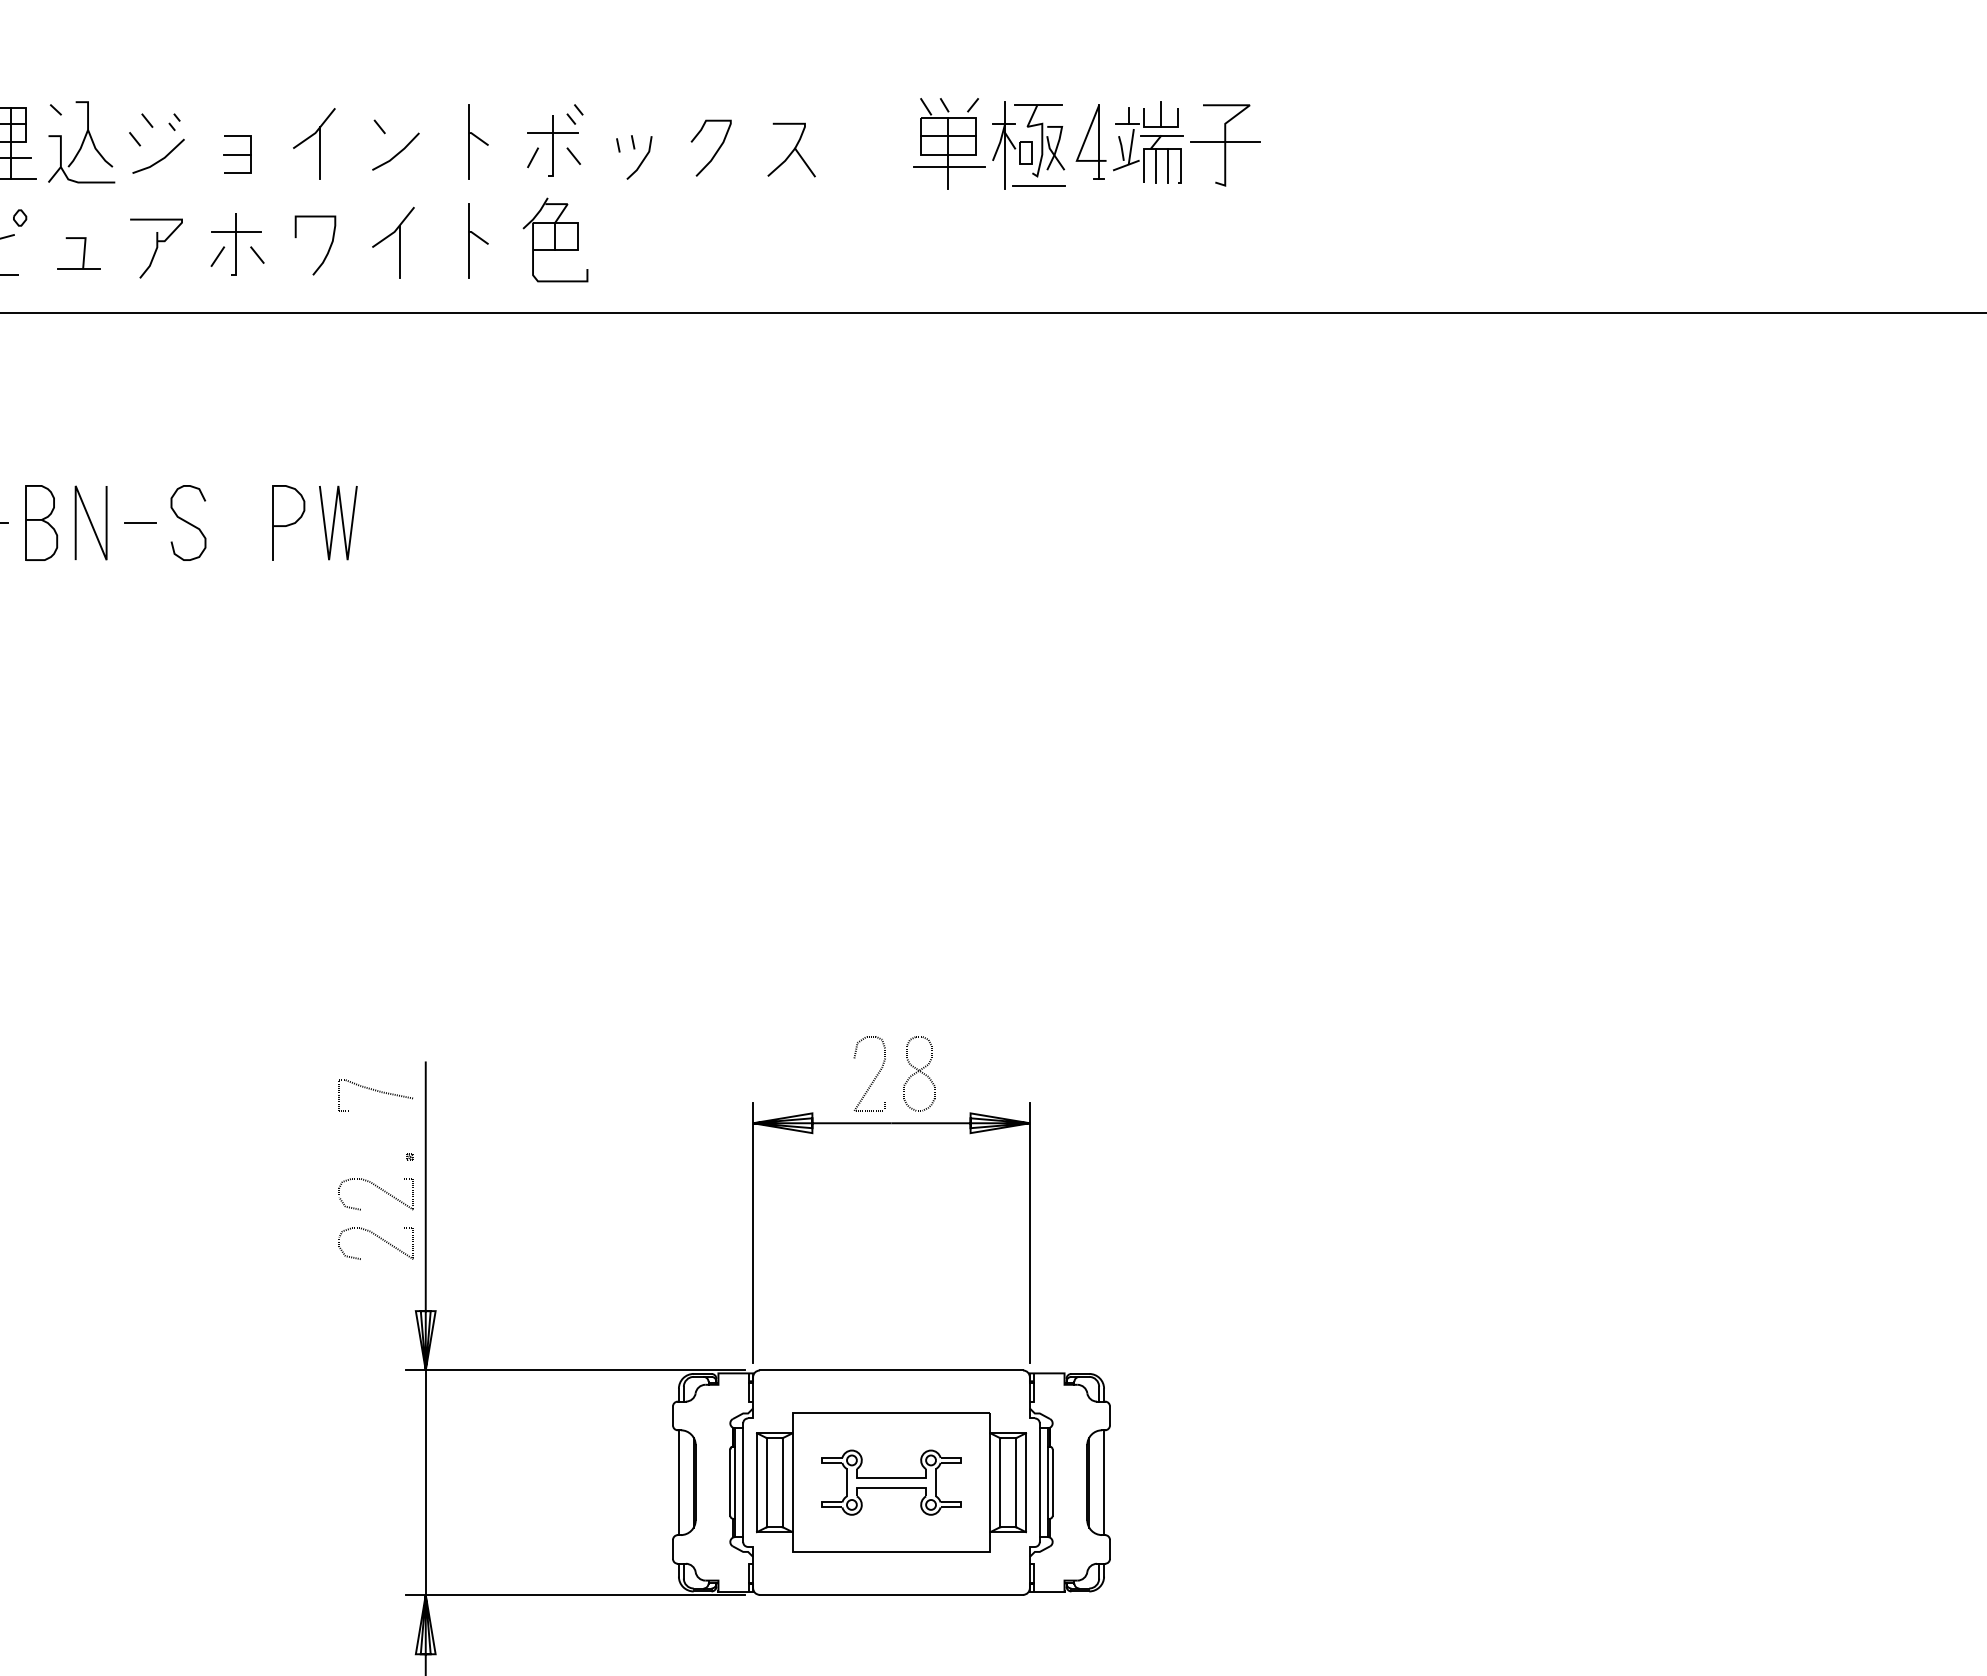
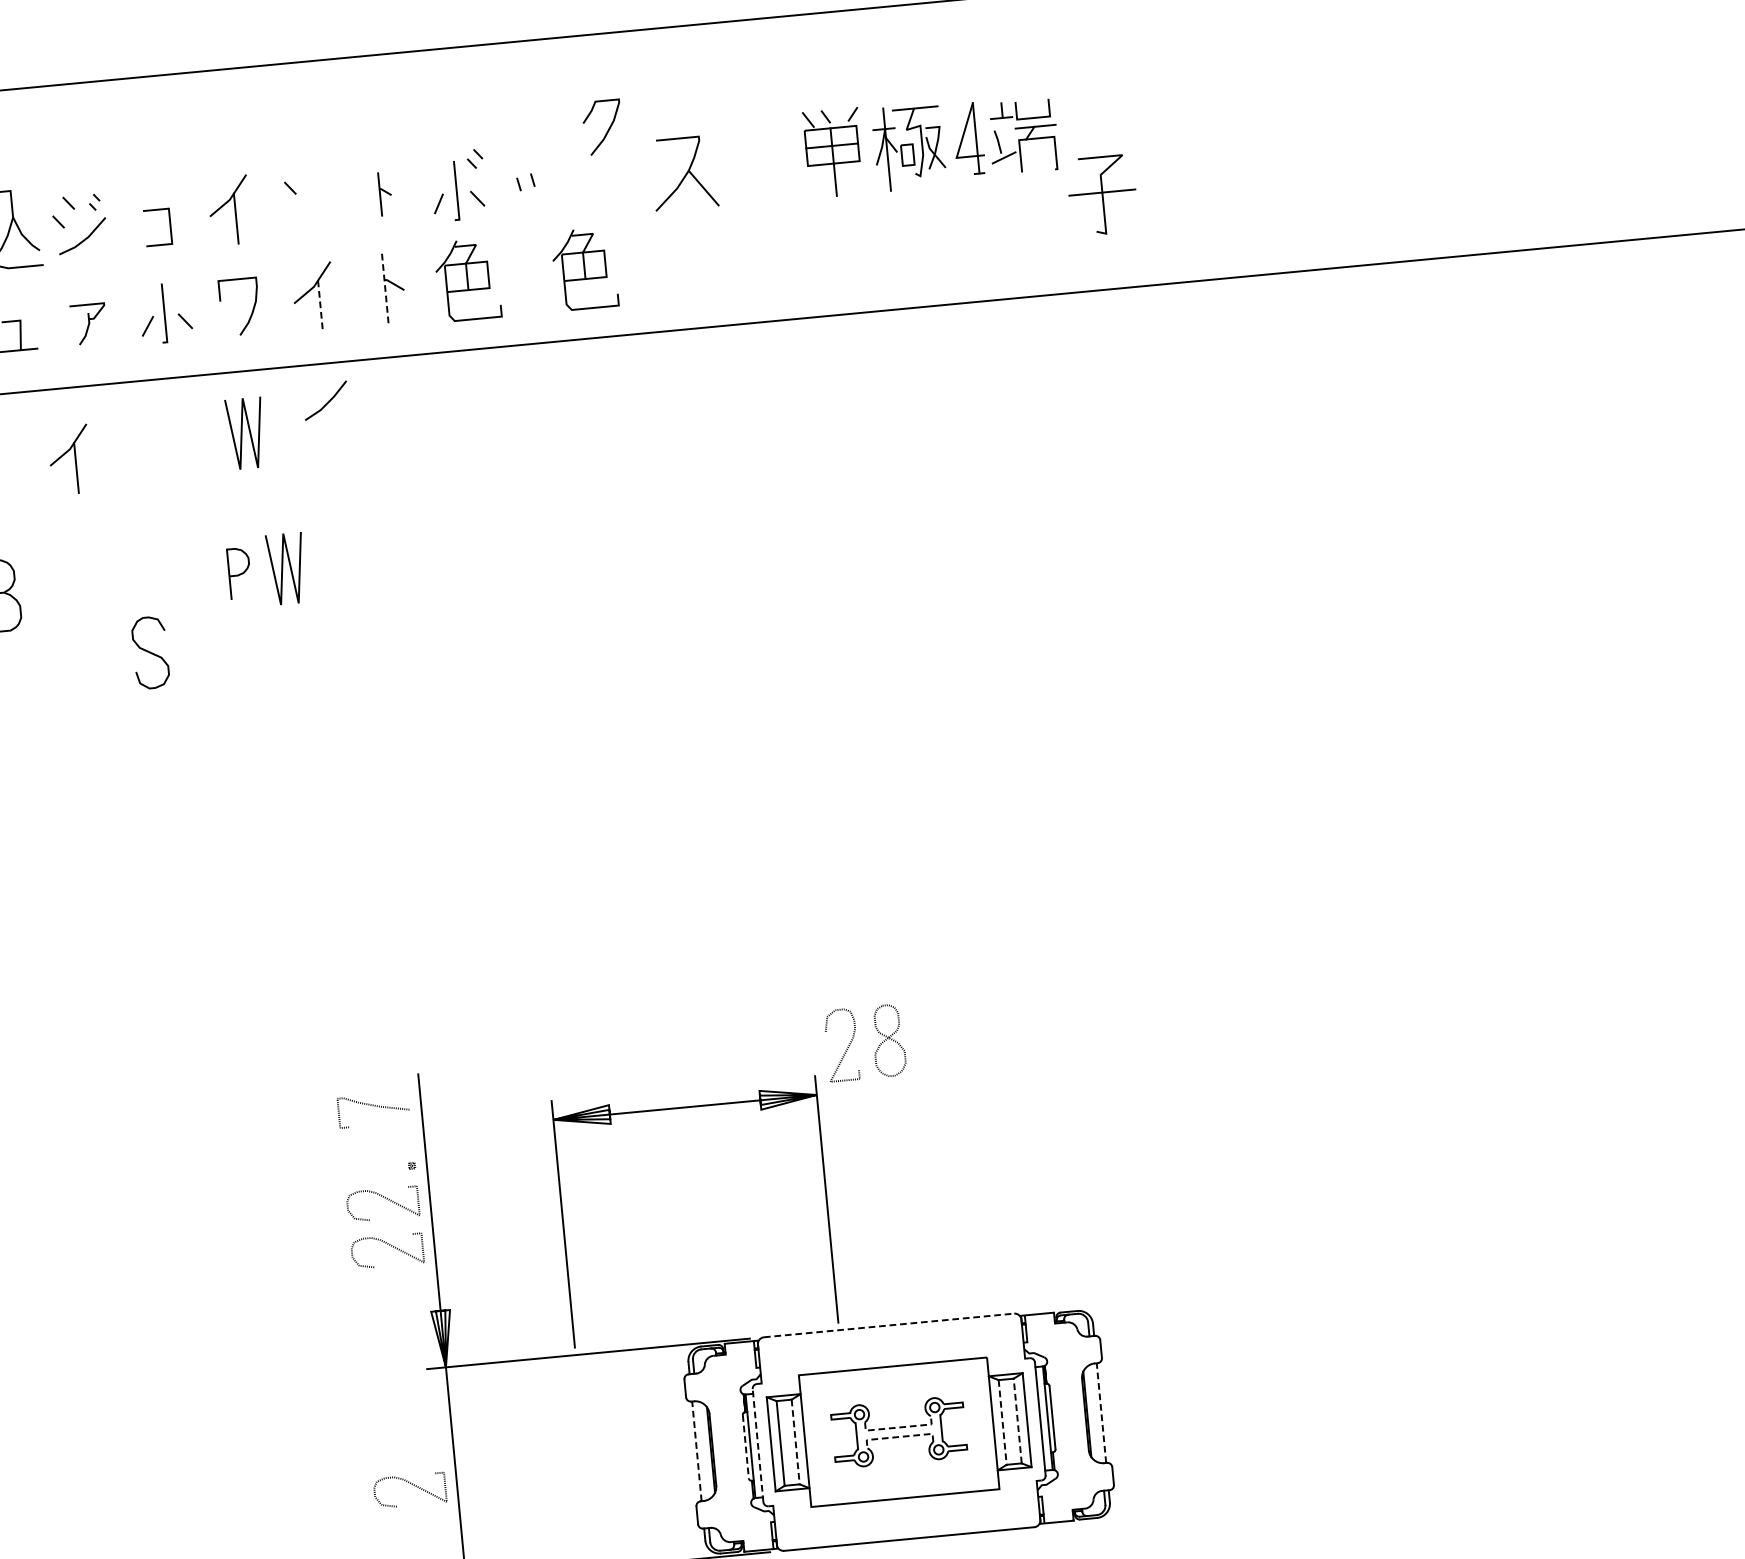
line: (1160, 114) -> (1032, 106), removed
line: (552, 133) -> (455, 179), removed
part: (478, 141) -> (385, 193), size x0.6
part: (1225, 145) -> (1102, 195), moved
line: (1130, 146) -> (1006, 139), removed
part: (791, 149) -> (684, 172), size x1.4
curve: (716, 150) -> (608, 129), moved
line: (396, 153) -> (326, 402), moved
line: (237, 154) -> (157, 227), removed
line: (642, 159) -> (543, 195), removed
line: (1156, 165) -> (1032, 155), removed
line: (1168, 165) -> (1044, 154), removed
line: (949, 167) -> (836, 175), removed
line: (1038, 185) -> (922, 184), removed
line: (236, 231) -> (163, 300), removed
part: (678, 239) -> (584, 268), added
line: (468, 241) -> (385, 289), solid -> dashed
part: (156, 248) -> (88, 324), size x0.7
line: (399, 252) -> (320, 306), solid -> dashed
line: (312, 376) -> (248, 431), added
part: (123, 387) -> (69, 459), added
line: (90, 522) -> (50, 590), removed
curve: (188, 522) -> (150, 652), moved
part: (288, 522) -> (239, 572), size x0.7
line: (140, 523) -> (98, 587), removed
part: (891, 1124) -> (685, 1108), moved
line: (891, 1370) -> (889, 1325), solid -> dashed
line: (891, 1477) -> (898, 1427), solid -> dashed
line: (678, 1482) -> (696, 1451), solid -> dashed
line: (743, 1482) -> (758, 1445), solid -> dashed
line: (1016, 1482) -> (1018, 1420), solid -> dashed
line: (1104, 1482) -> (1101, 1412), solid -> dashed
line: (730, 1483) -> (746, 1447), solid -> dashed
line: (782, 1483) -> (795, 1442), solid -> dashed
line: (1000, 1483) -> (1002, 1423), solid -> dashed
line: (891, 1487) -> (899, 1436), solid -> dashed
curve: (378, 1489) -> (411, 1484), added

